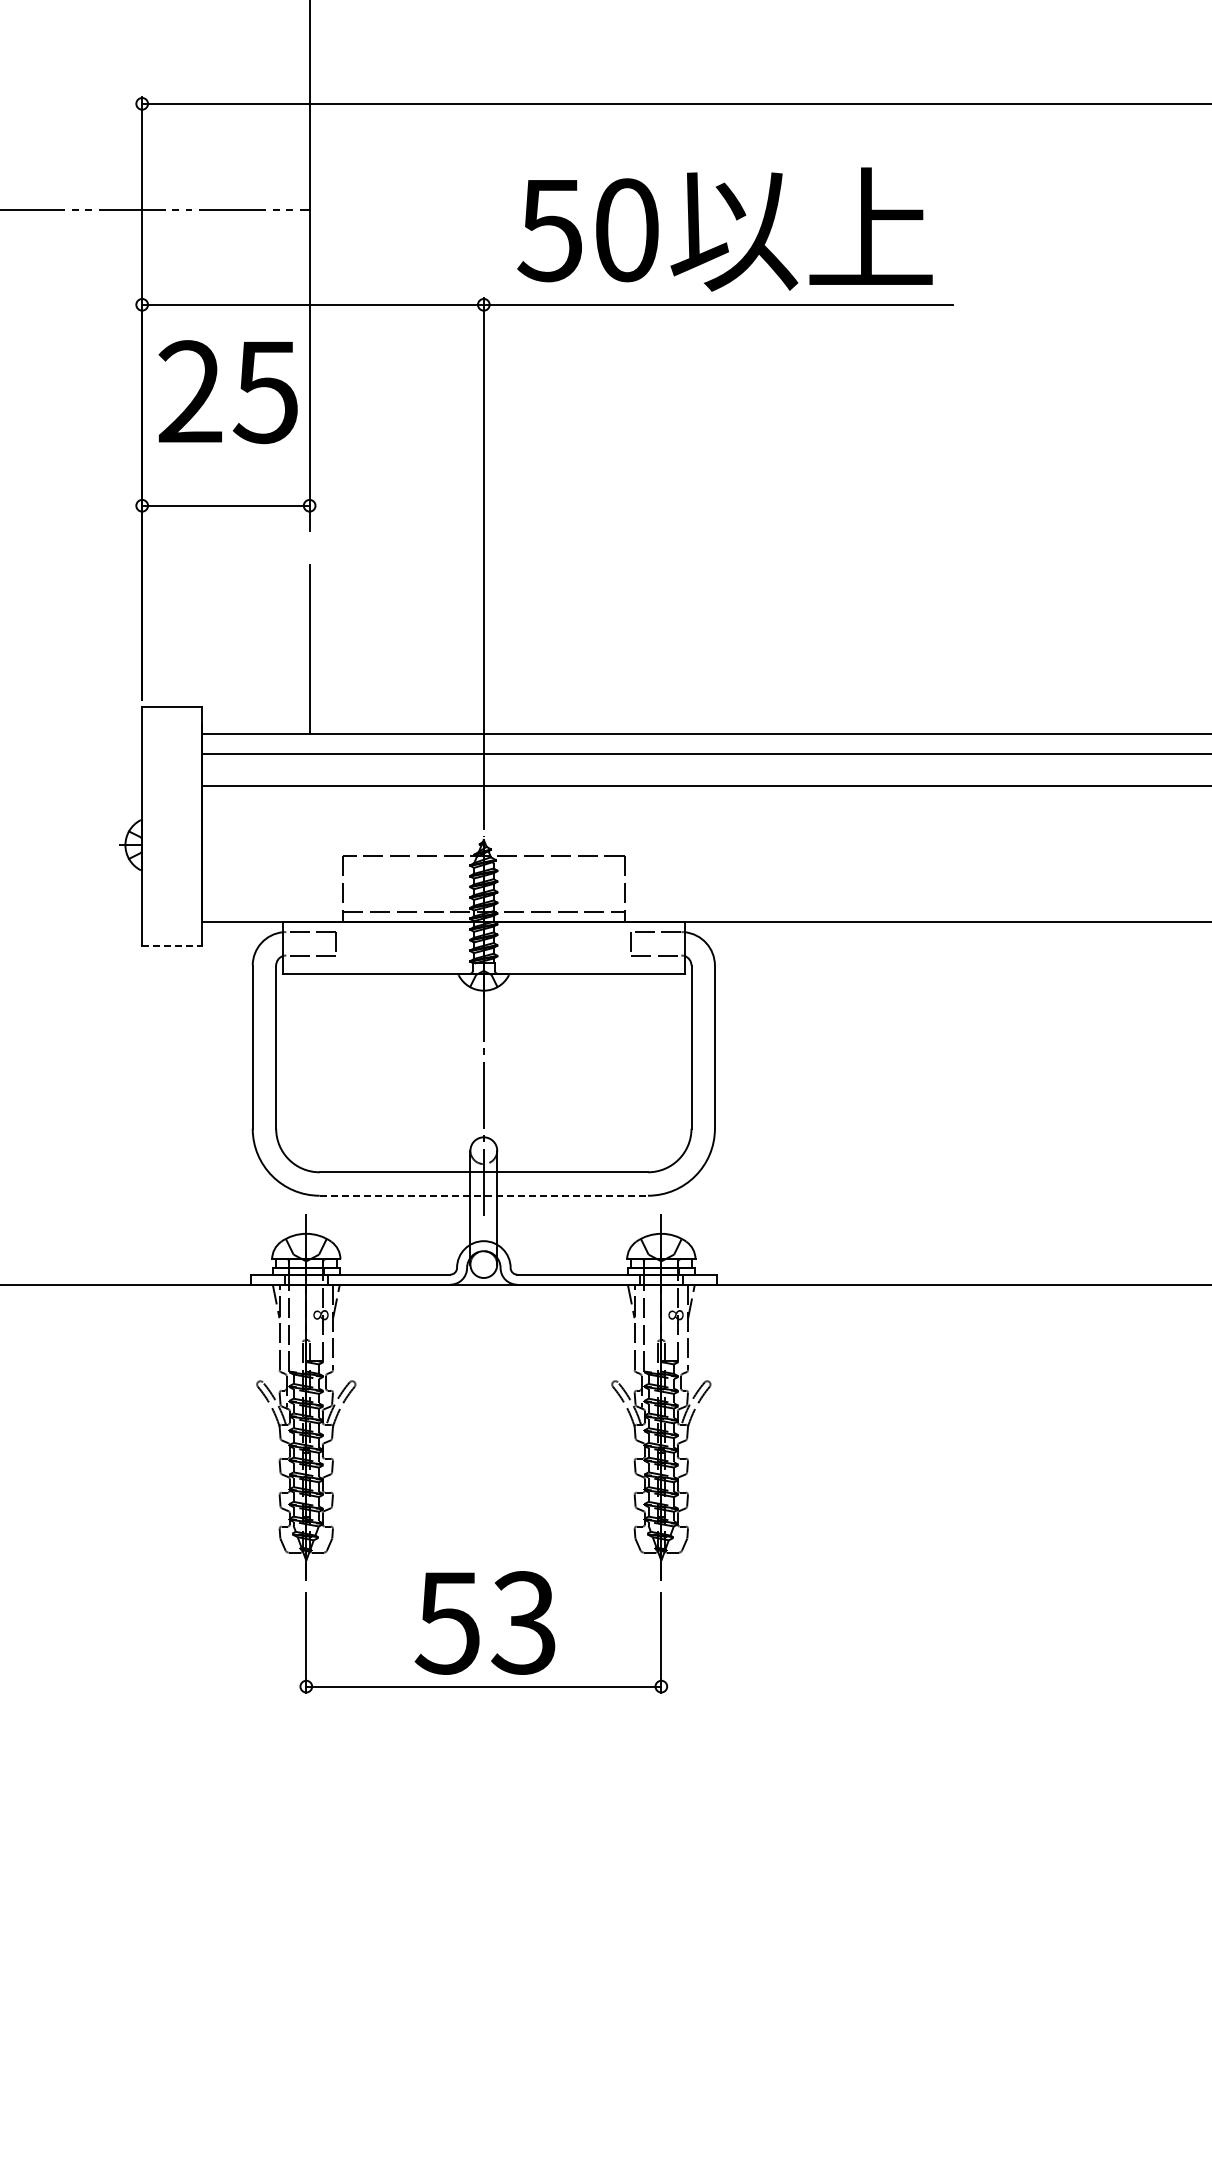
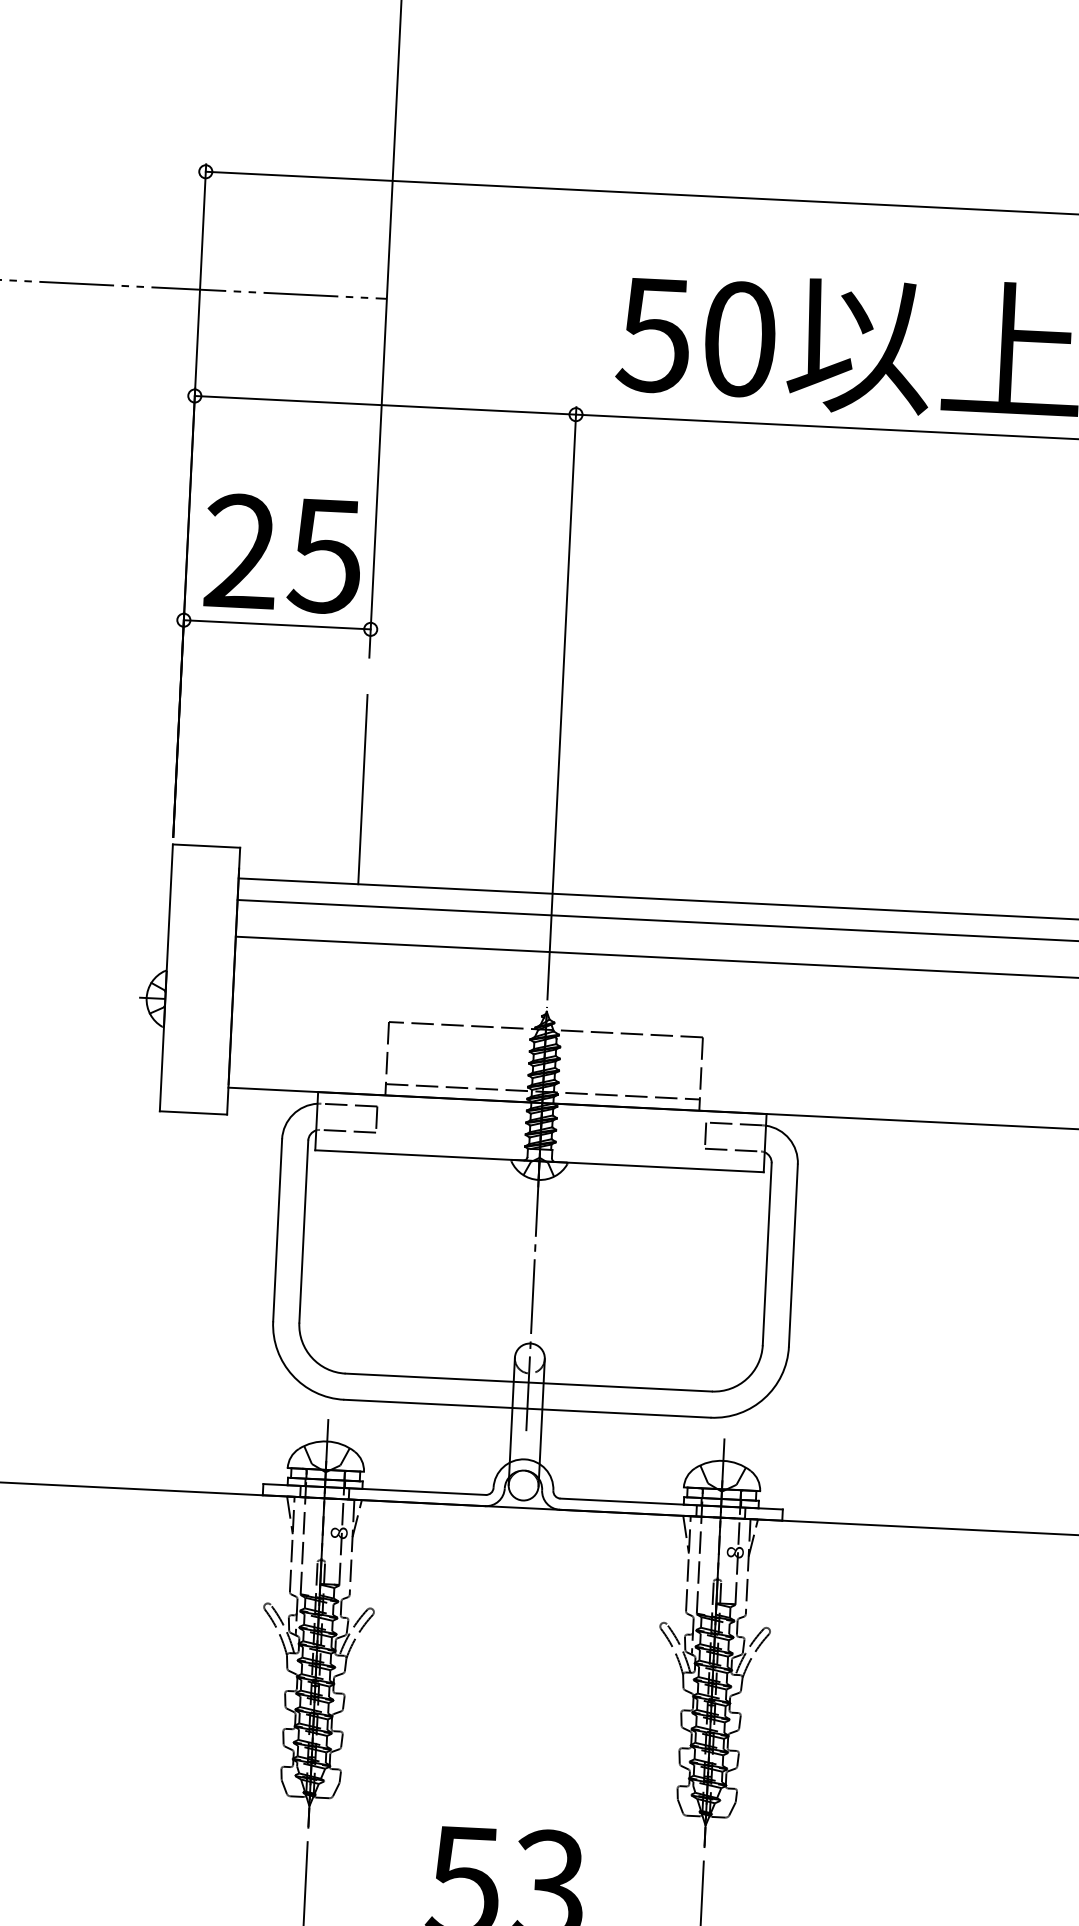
text: (227, 392) -> (282, 554), moved
line: (172, 945) -> (193, 1112), dashed -> solid
line: (484, 1195) -> (528, 1408), dashed -> solid

